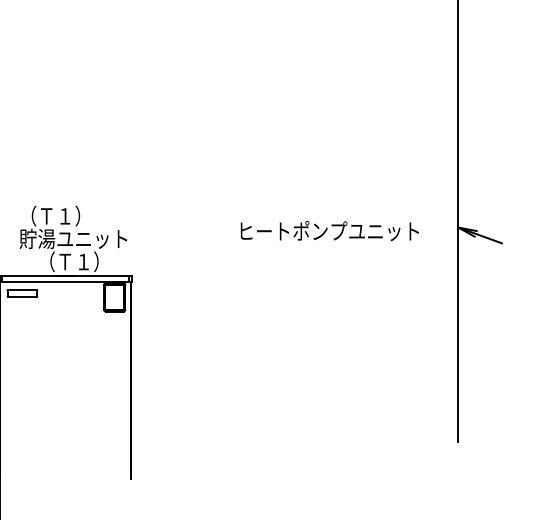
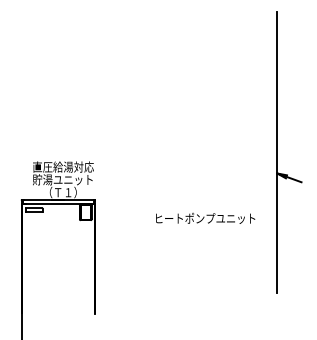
text: (74, 215) -> (63, 166), （Ｔ１） -> 直圧給湯対応
text: (329, 229) -> (205, 217), moved

